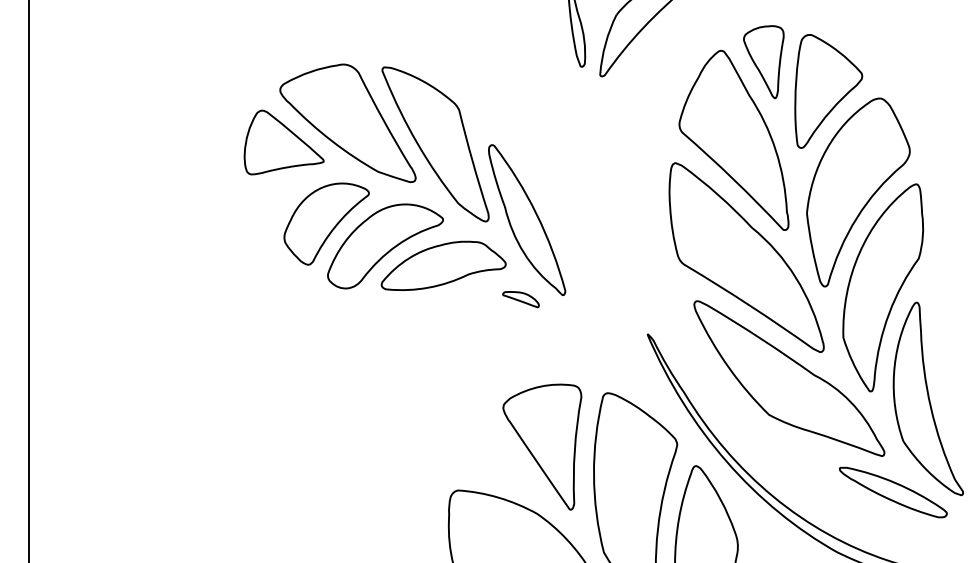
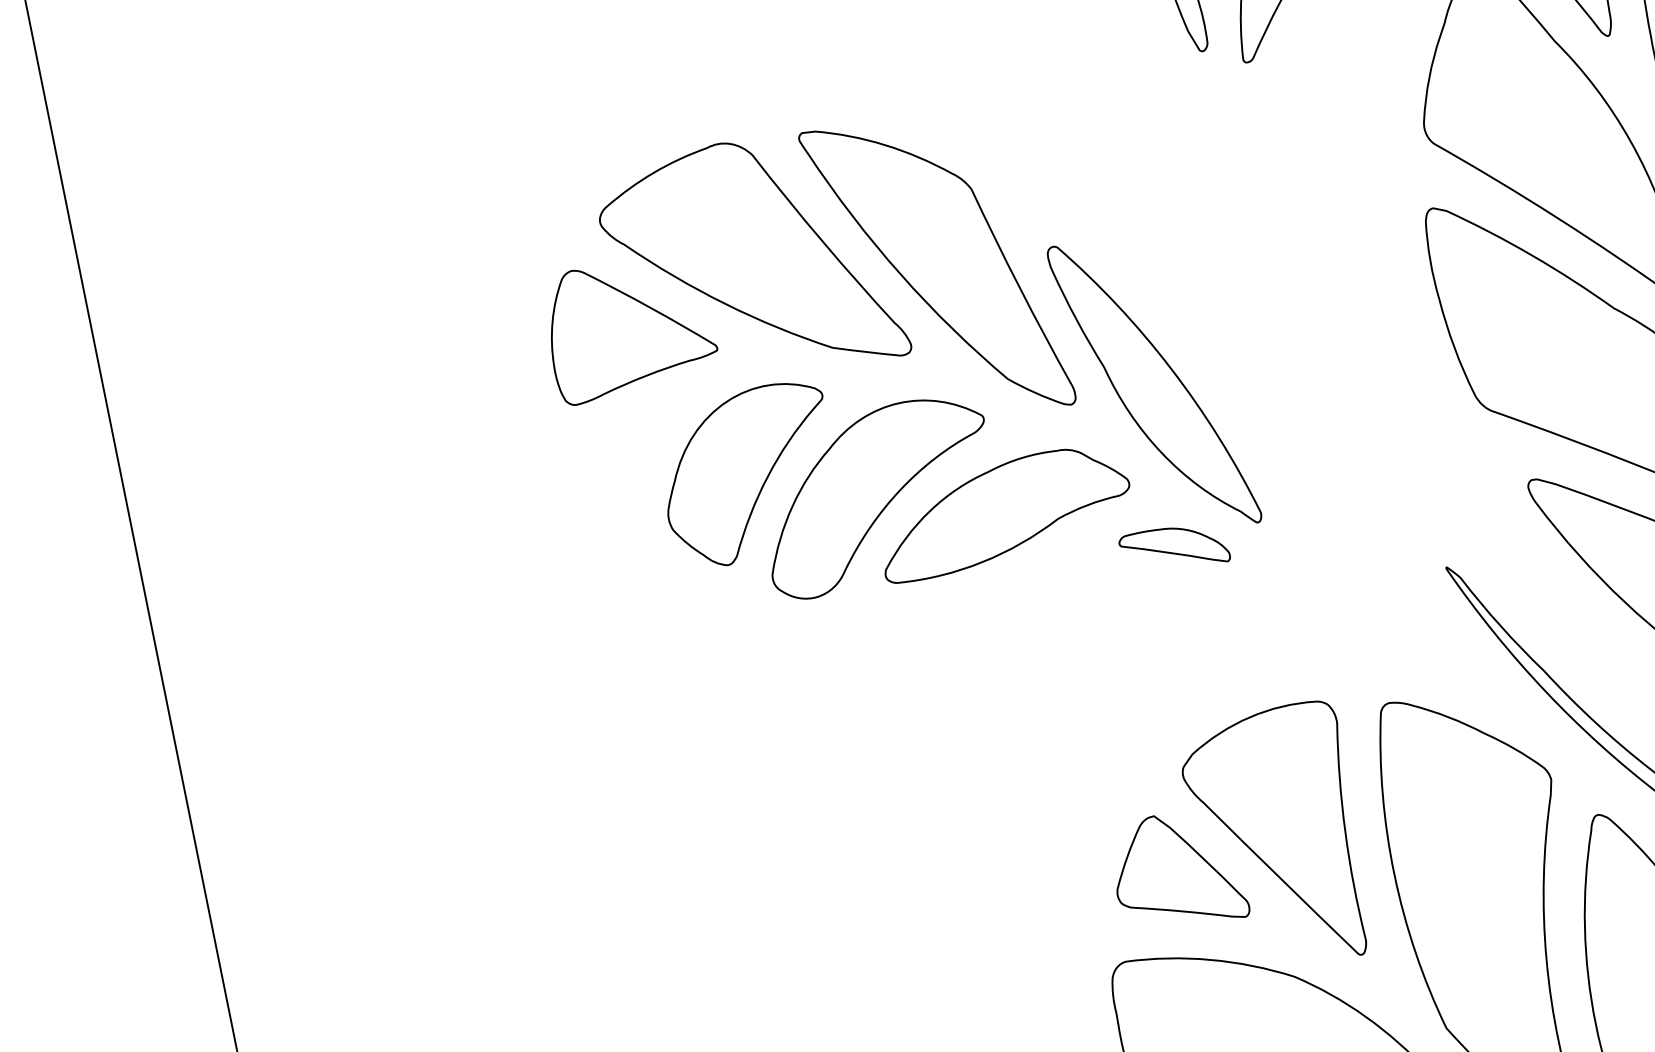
part: (520, 299) -> (1173, 548), size x1.43
part: (491, 452) -> (1177, 871), added

